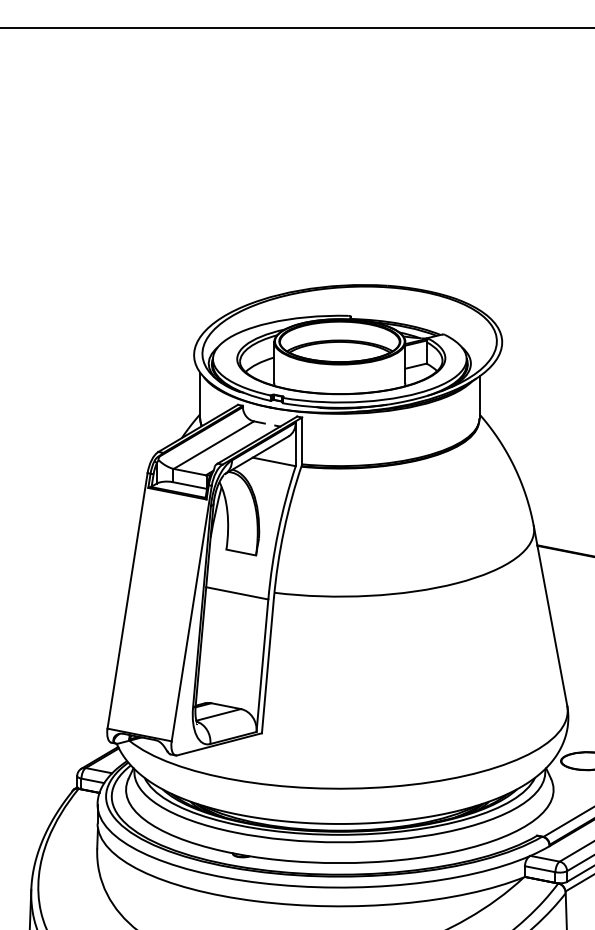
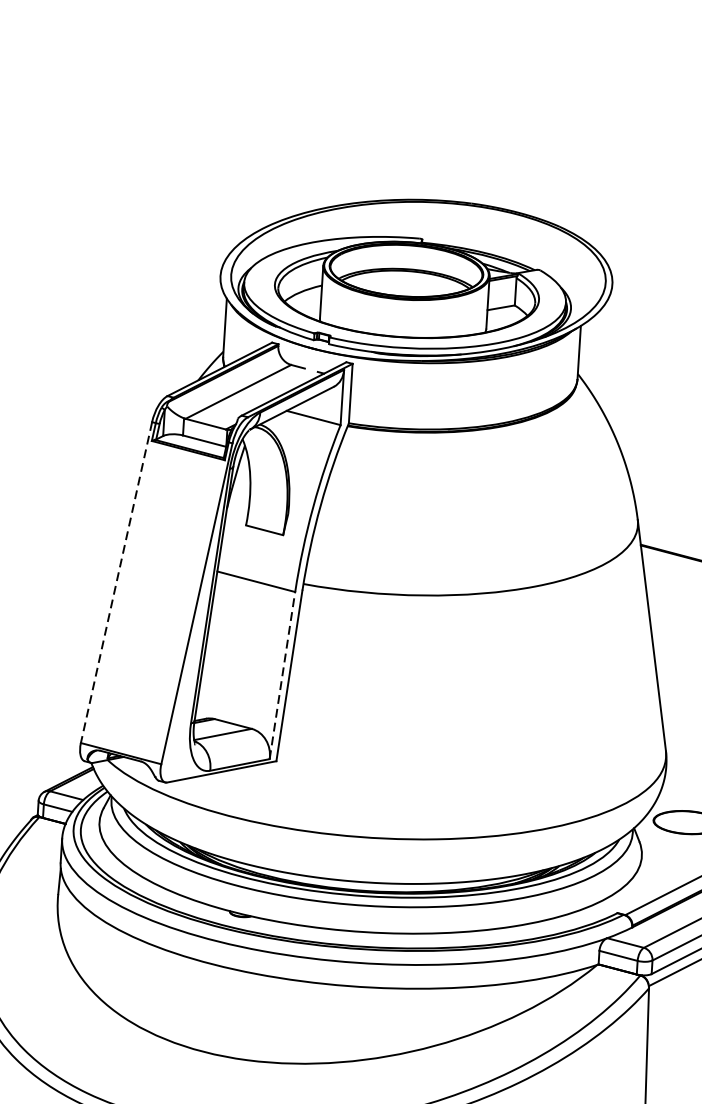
line: (127, 601) -> (116, 583), solid -> dashed
line: (262, 665) -> (282, 675), solid -> dashed

